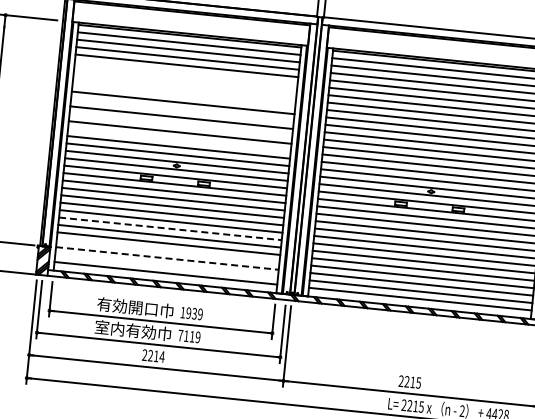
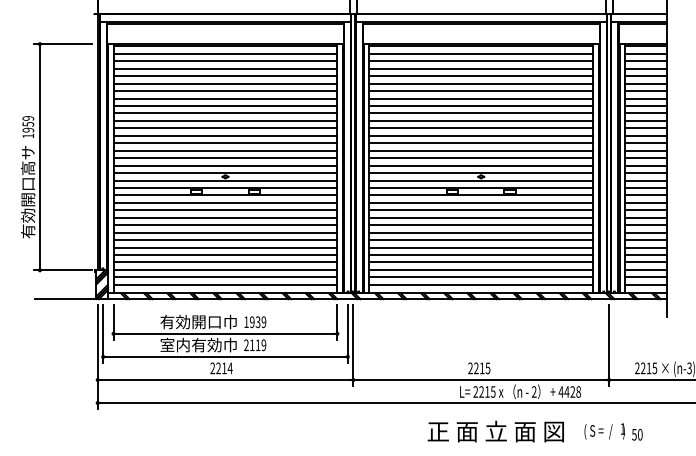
line: (186, 73) -> (225, 83), added
line: (185, 81) -> (225, 91), added
line: (184, 87) -> (225, 98), added
line: (183, 95) -> (225, 106), added
line: (182, 109) -> (225, 120), added
line: (181, 124) -> (225, 135), added
line: (179, 139) -> (225, 150), added
line: (170, 229) -> (225, 240), dashed -> solid
line: (168, 251) -> (225, 262), added
line: (167, 258) -> (225, 269), dashed -> solid
line: (166, 266) -> (225, 277), added
text: (180, 334) -> (246, 344), 7119 -> 2119

